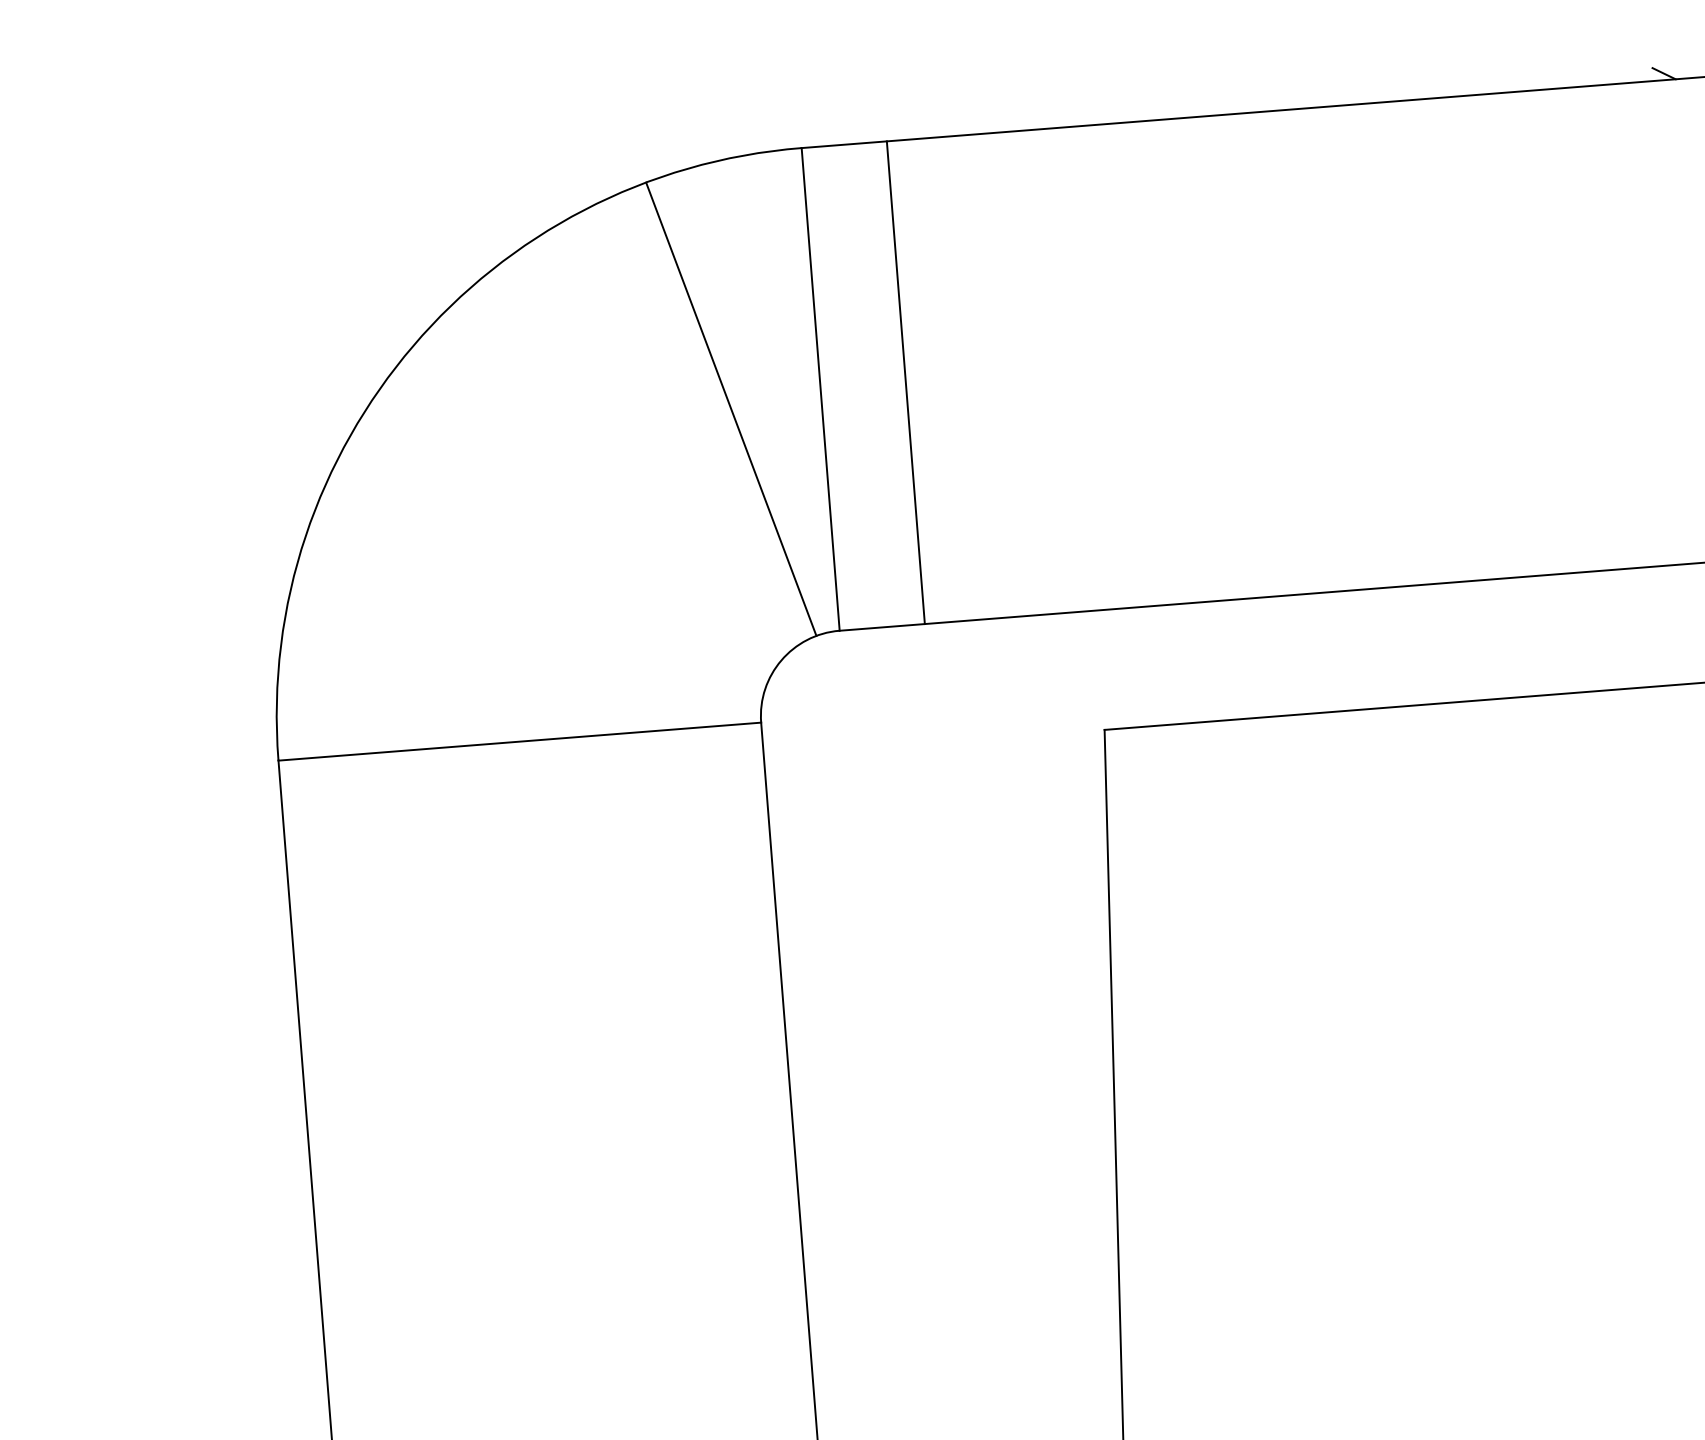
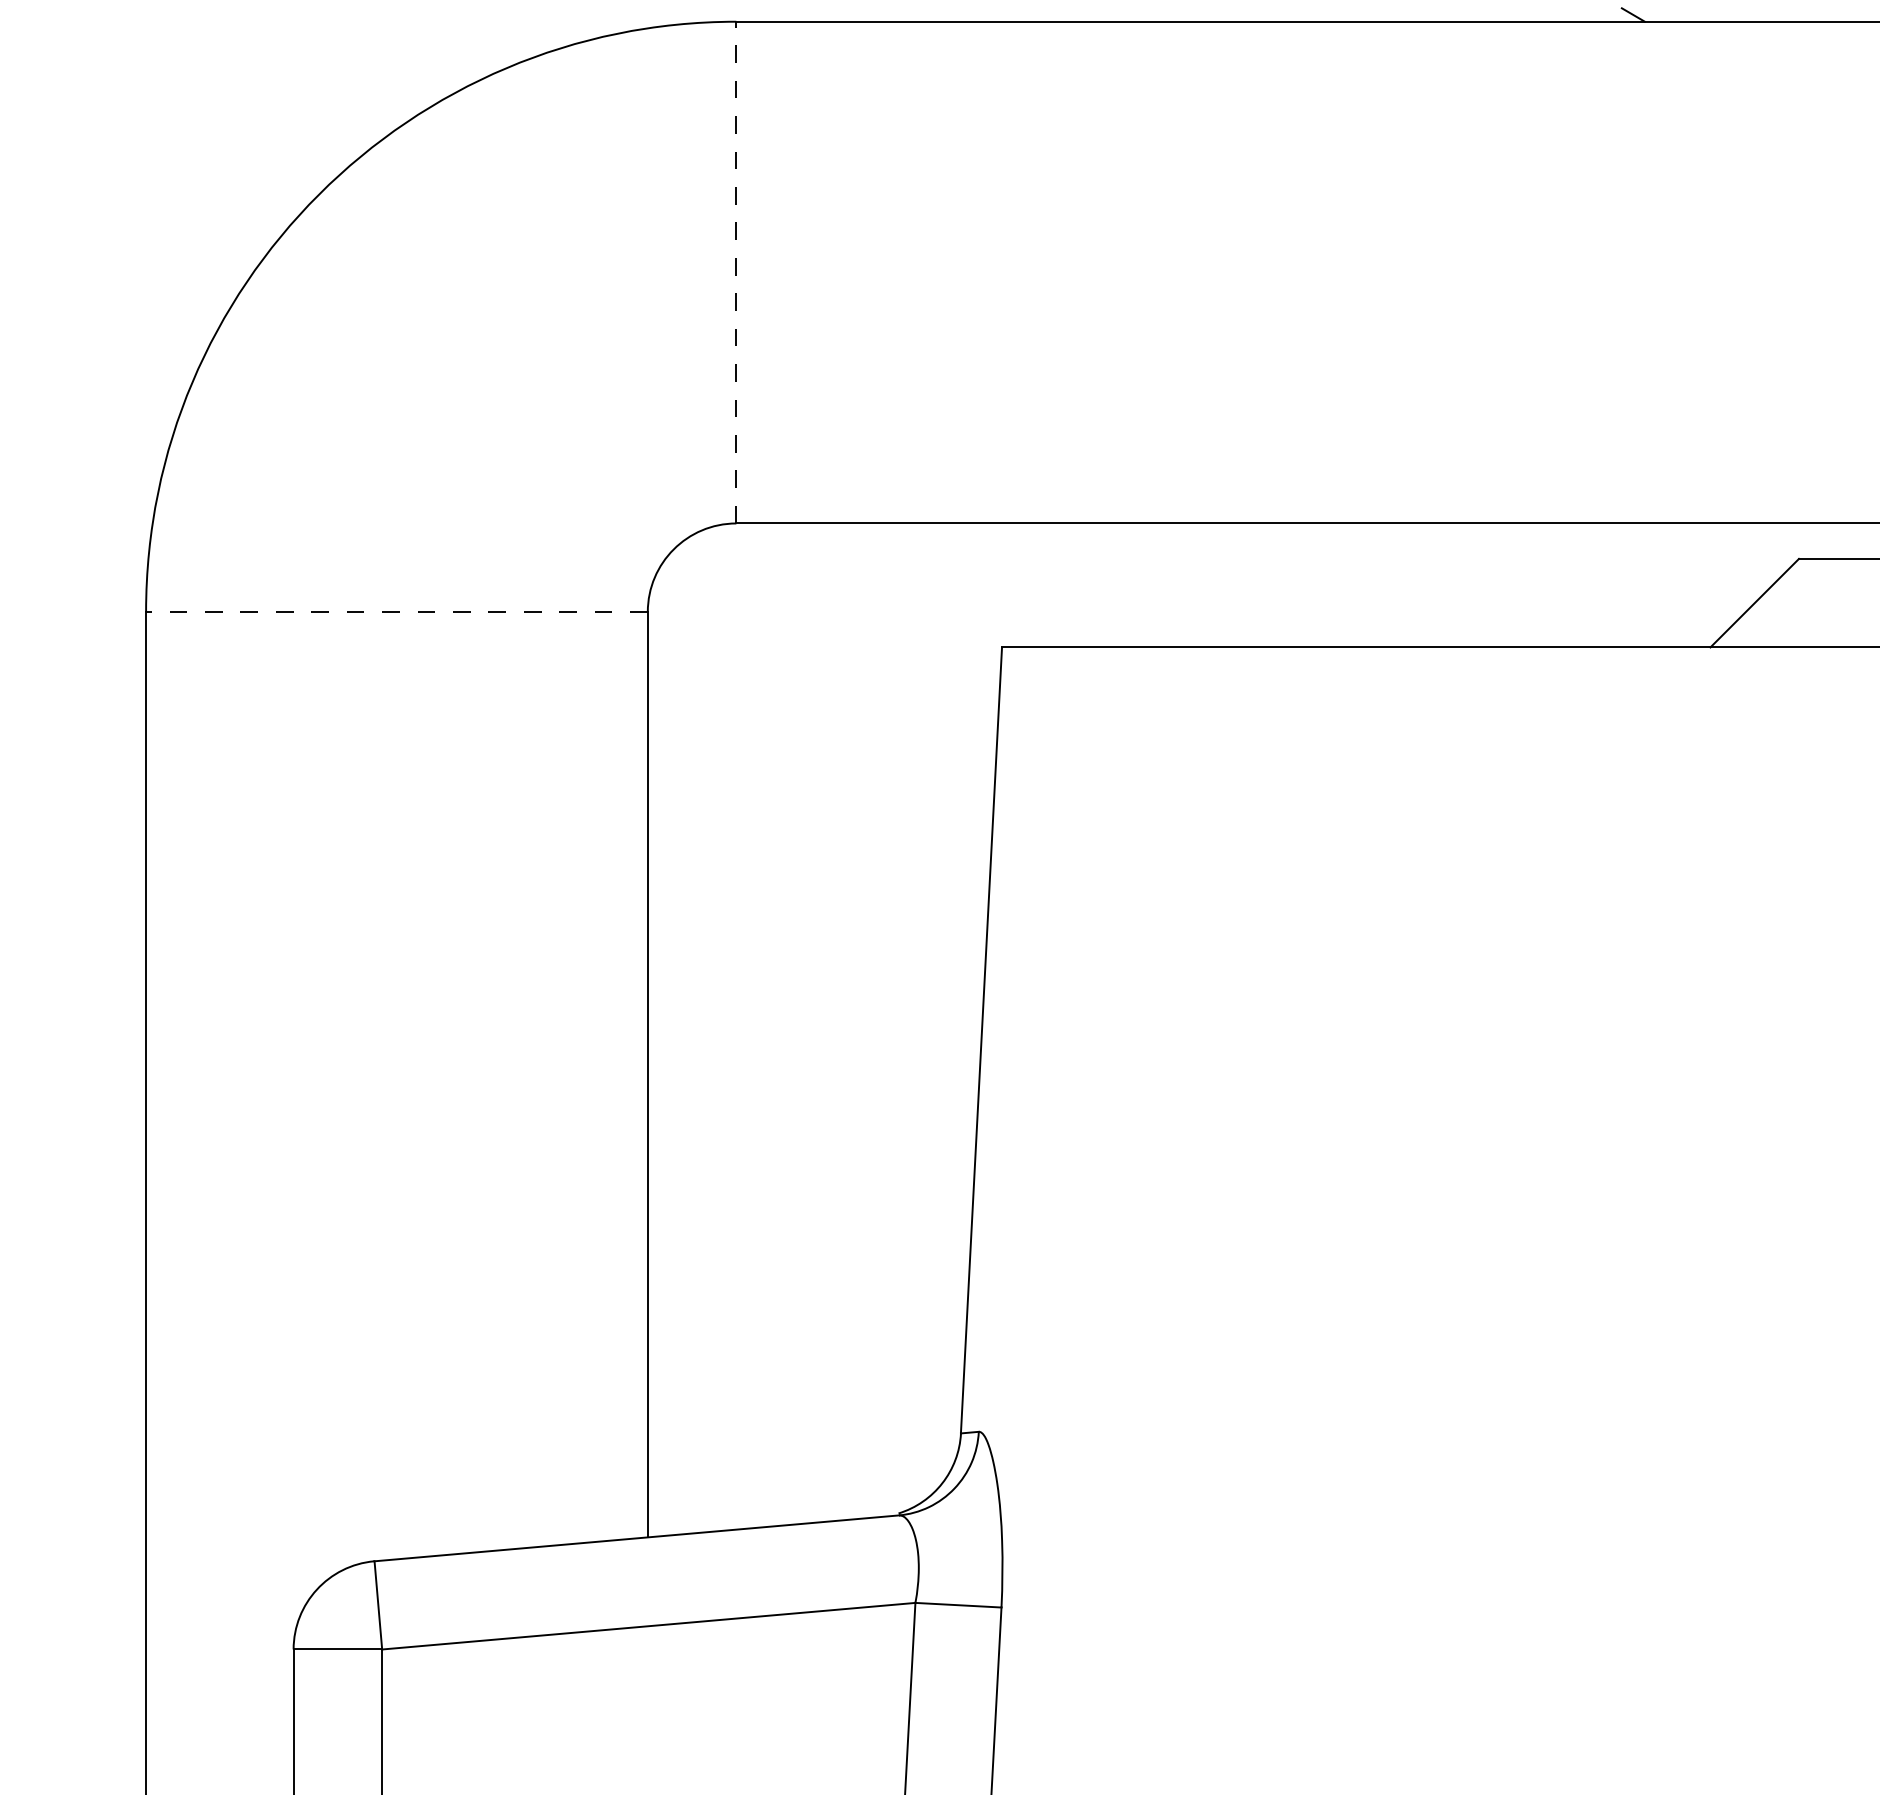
line: (905, 382) -> (824, 272), removed
line: (820, 389) -> (736, 272), solid -> dashed
line: (730, 409) -> (641, 285), removed
line: (519, 742) -> (396, 612), solid -> dashed

